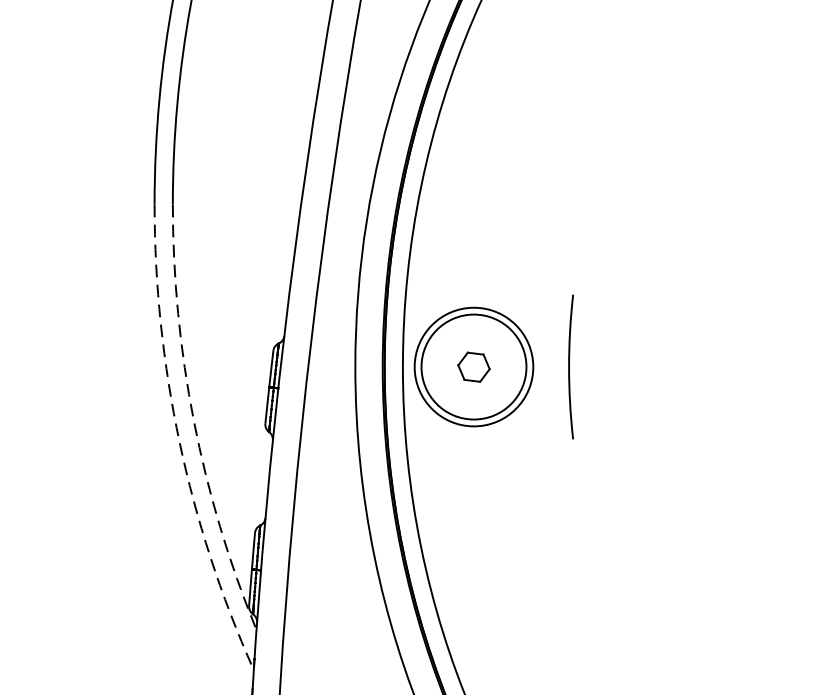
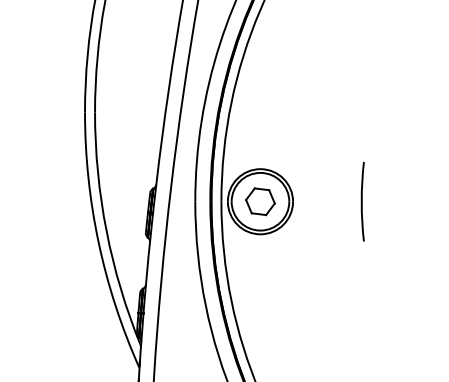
part: (474, 366) -> (260, 201), size x1.67
arc: (570, 366) -> (362, 201), moved
arc: (193, 421) -> (106, 231), dashed -> solid
arc: (179, 441) -> (98, 242), dashed -> solid

